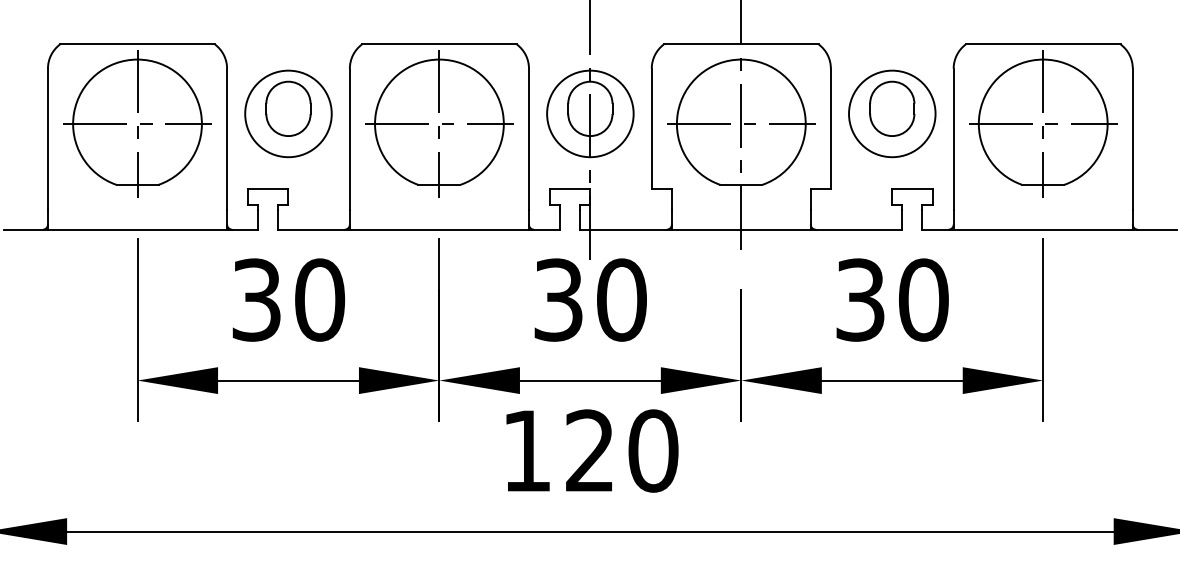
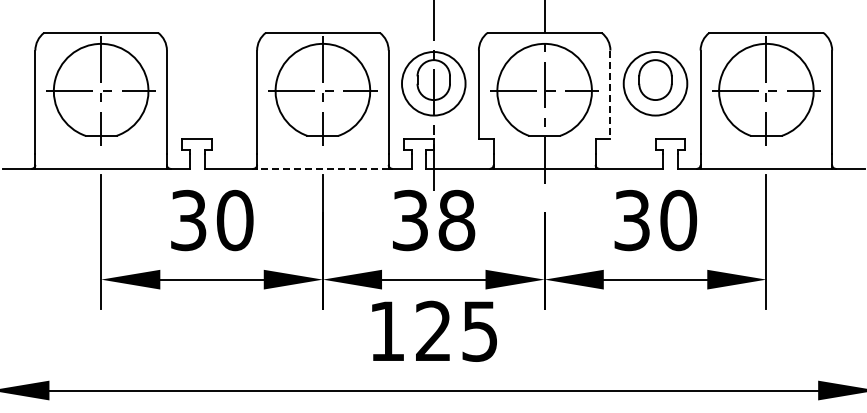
part: (287, 113) -> (211, 83), removed
line: (830, 129) -> (610, 95), solid -> dashed
line: (438, 229) -> (322, 168), solid -> dashed
text: (621, 300) -> (456, 220), 30 -> 38
text: (652, 449) -> (479, 330), 120 -> 125

